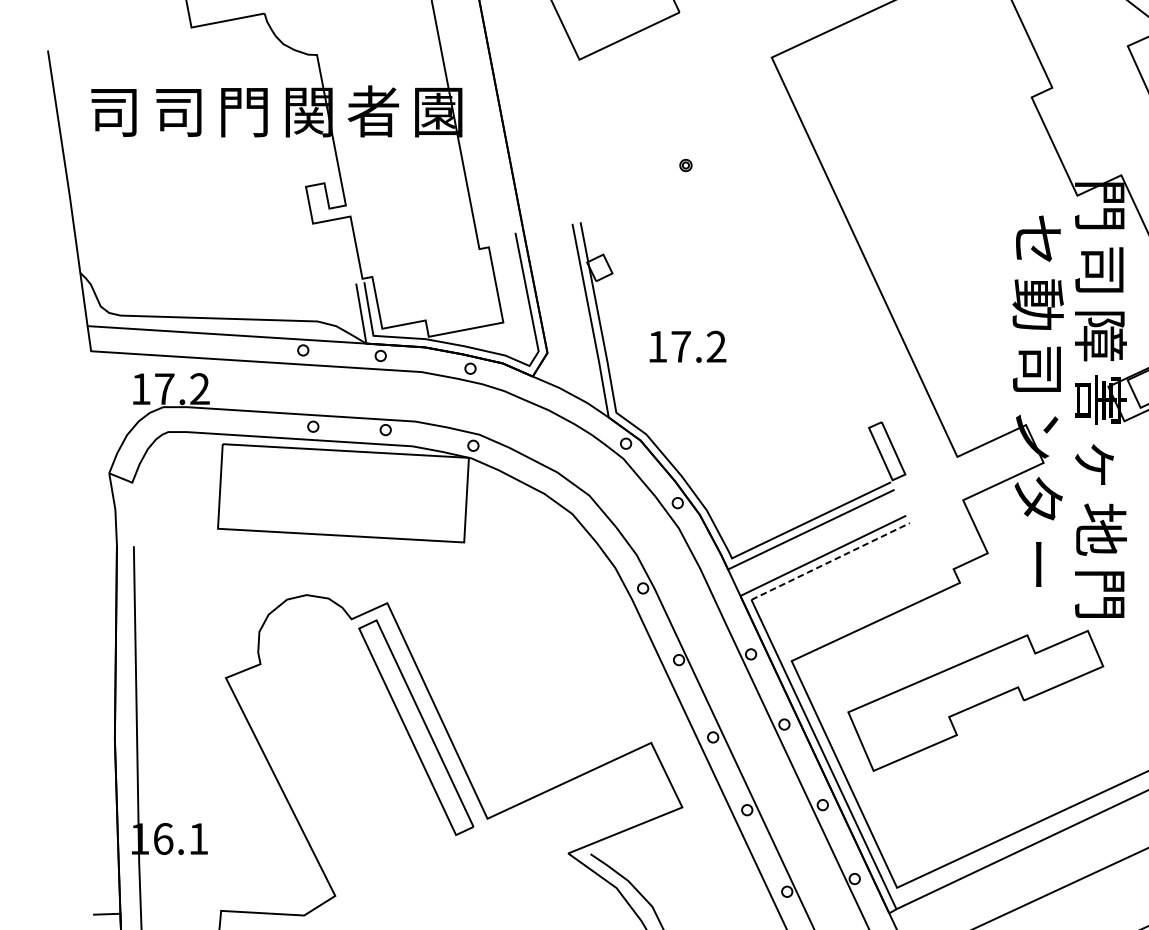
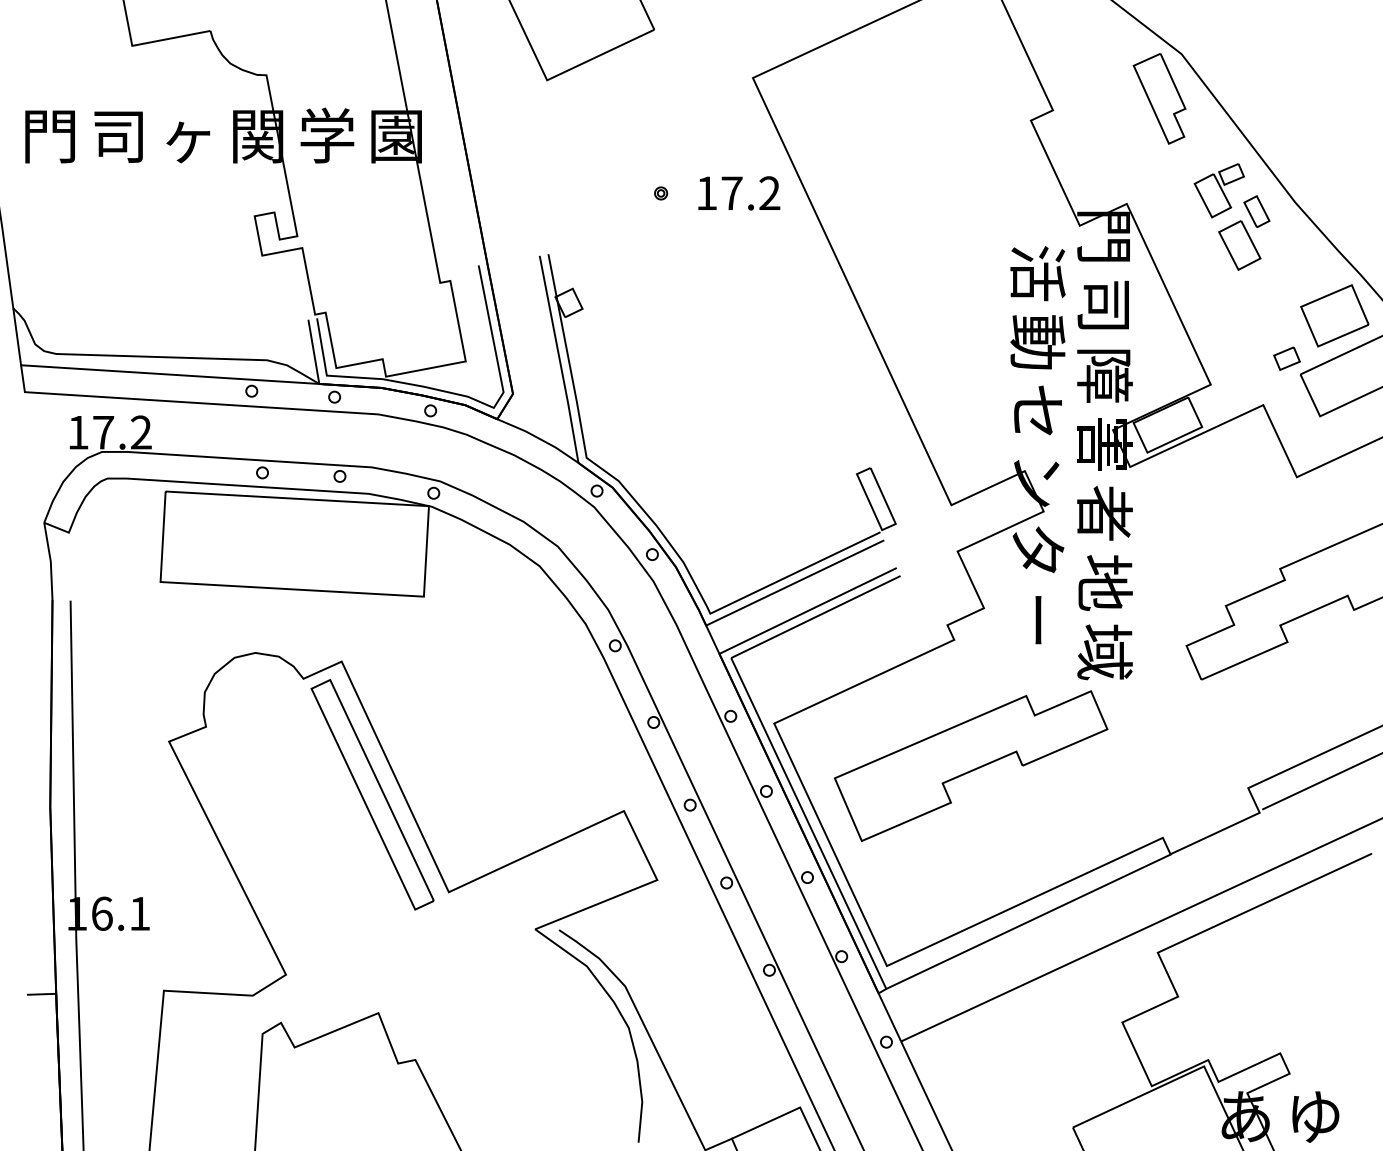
text: (373, 111) -> (326, 135), 者 -> 学
text: (114, 112) -> (49, 136), 司 -> 門
text: (244, 112) -> (188, 136), 門 -> ヶ
text: (1037, 240) -> (1037, 273), セ -> 活
text: (688, 346) -> (739, 193), moved
text: (1036, 368) -> (1036, 410), 司 -> セ
text: (1100, 463) -> (1104, 512), ヶ -> 者
line: (831, 561) -> (816, 616), dashed -> solid
text: (1100, 594) -> (1104, 652), 門 -> 域

